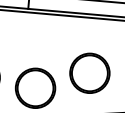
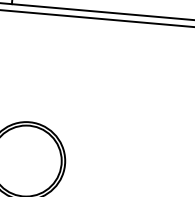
part: (89, 72) -> (132, 129), removed

